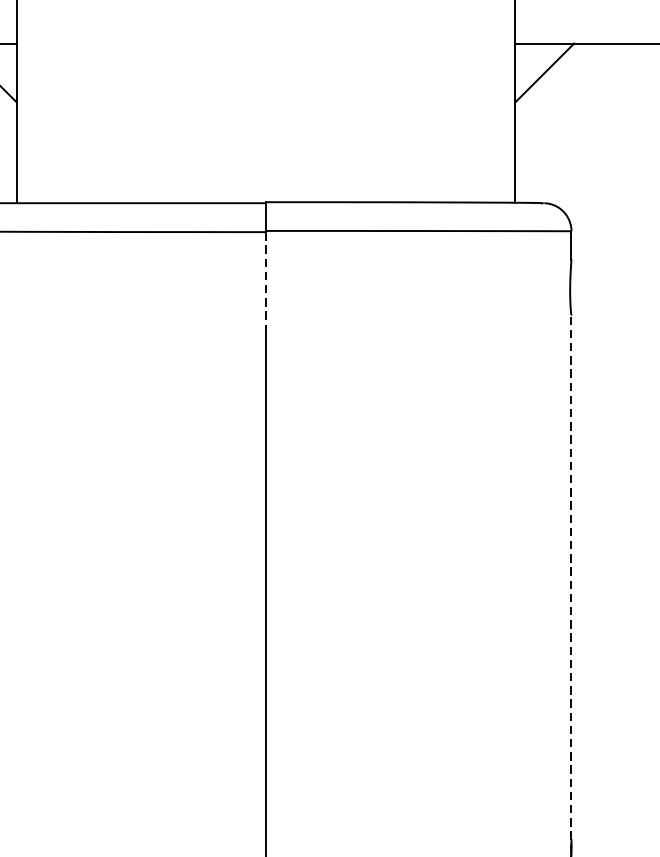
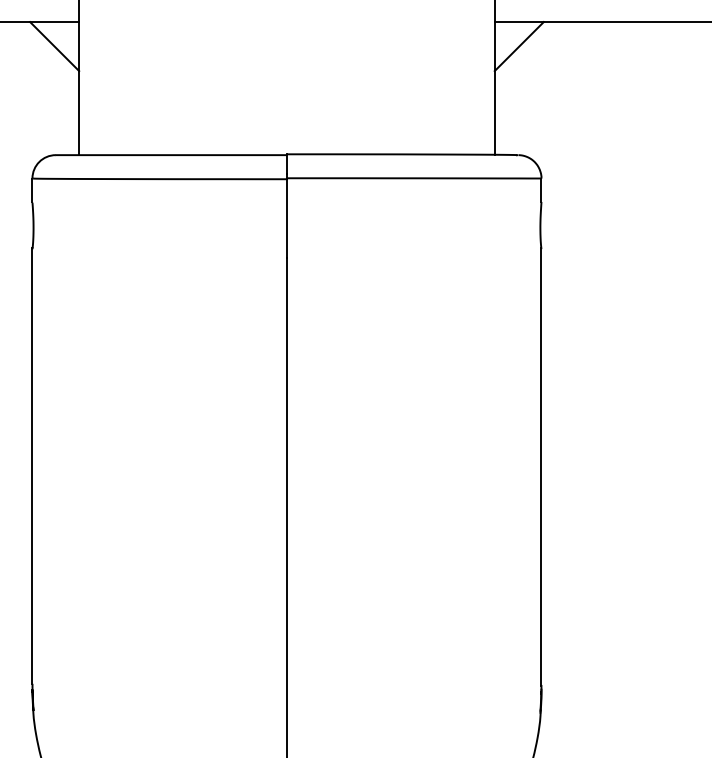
line: (265, 280) -> (286, 219), dashed -> solid
line: (571, 576) -> (541, 466), dashed -> solid

